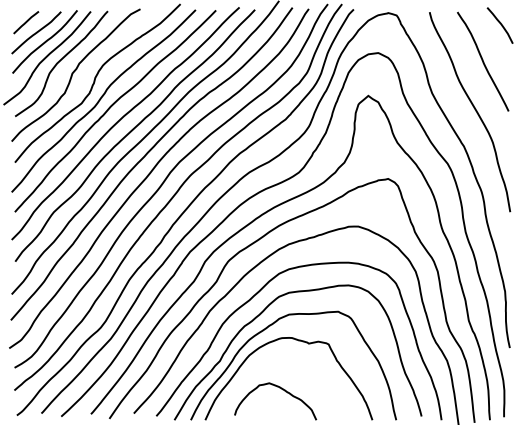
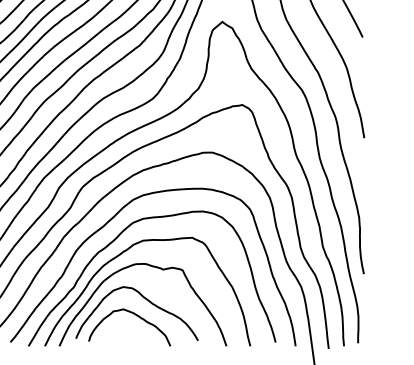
curve: (292, 374) -> (146, 300), added

